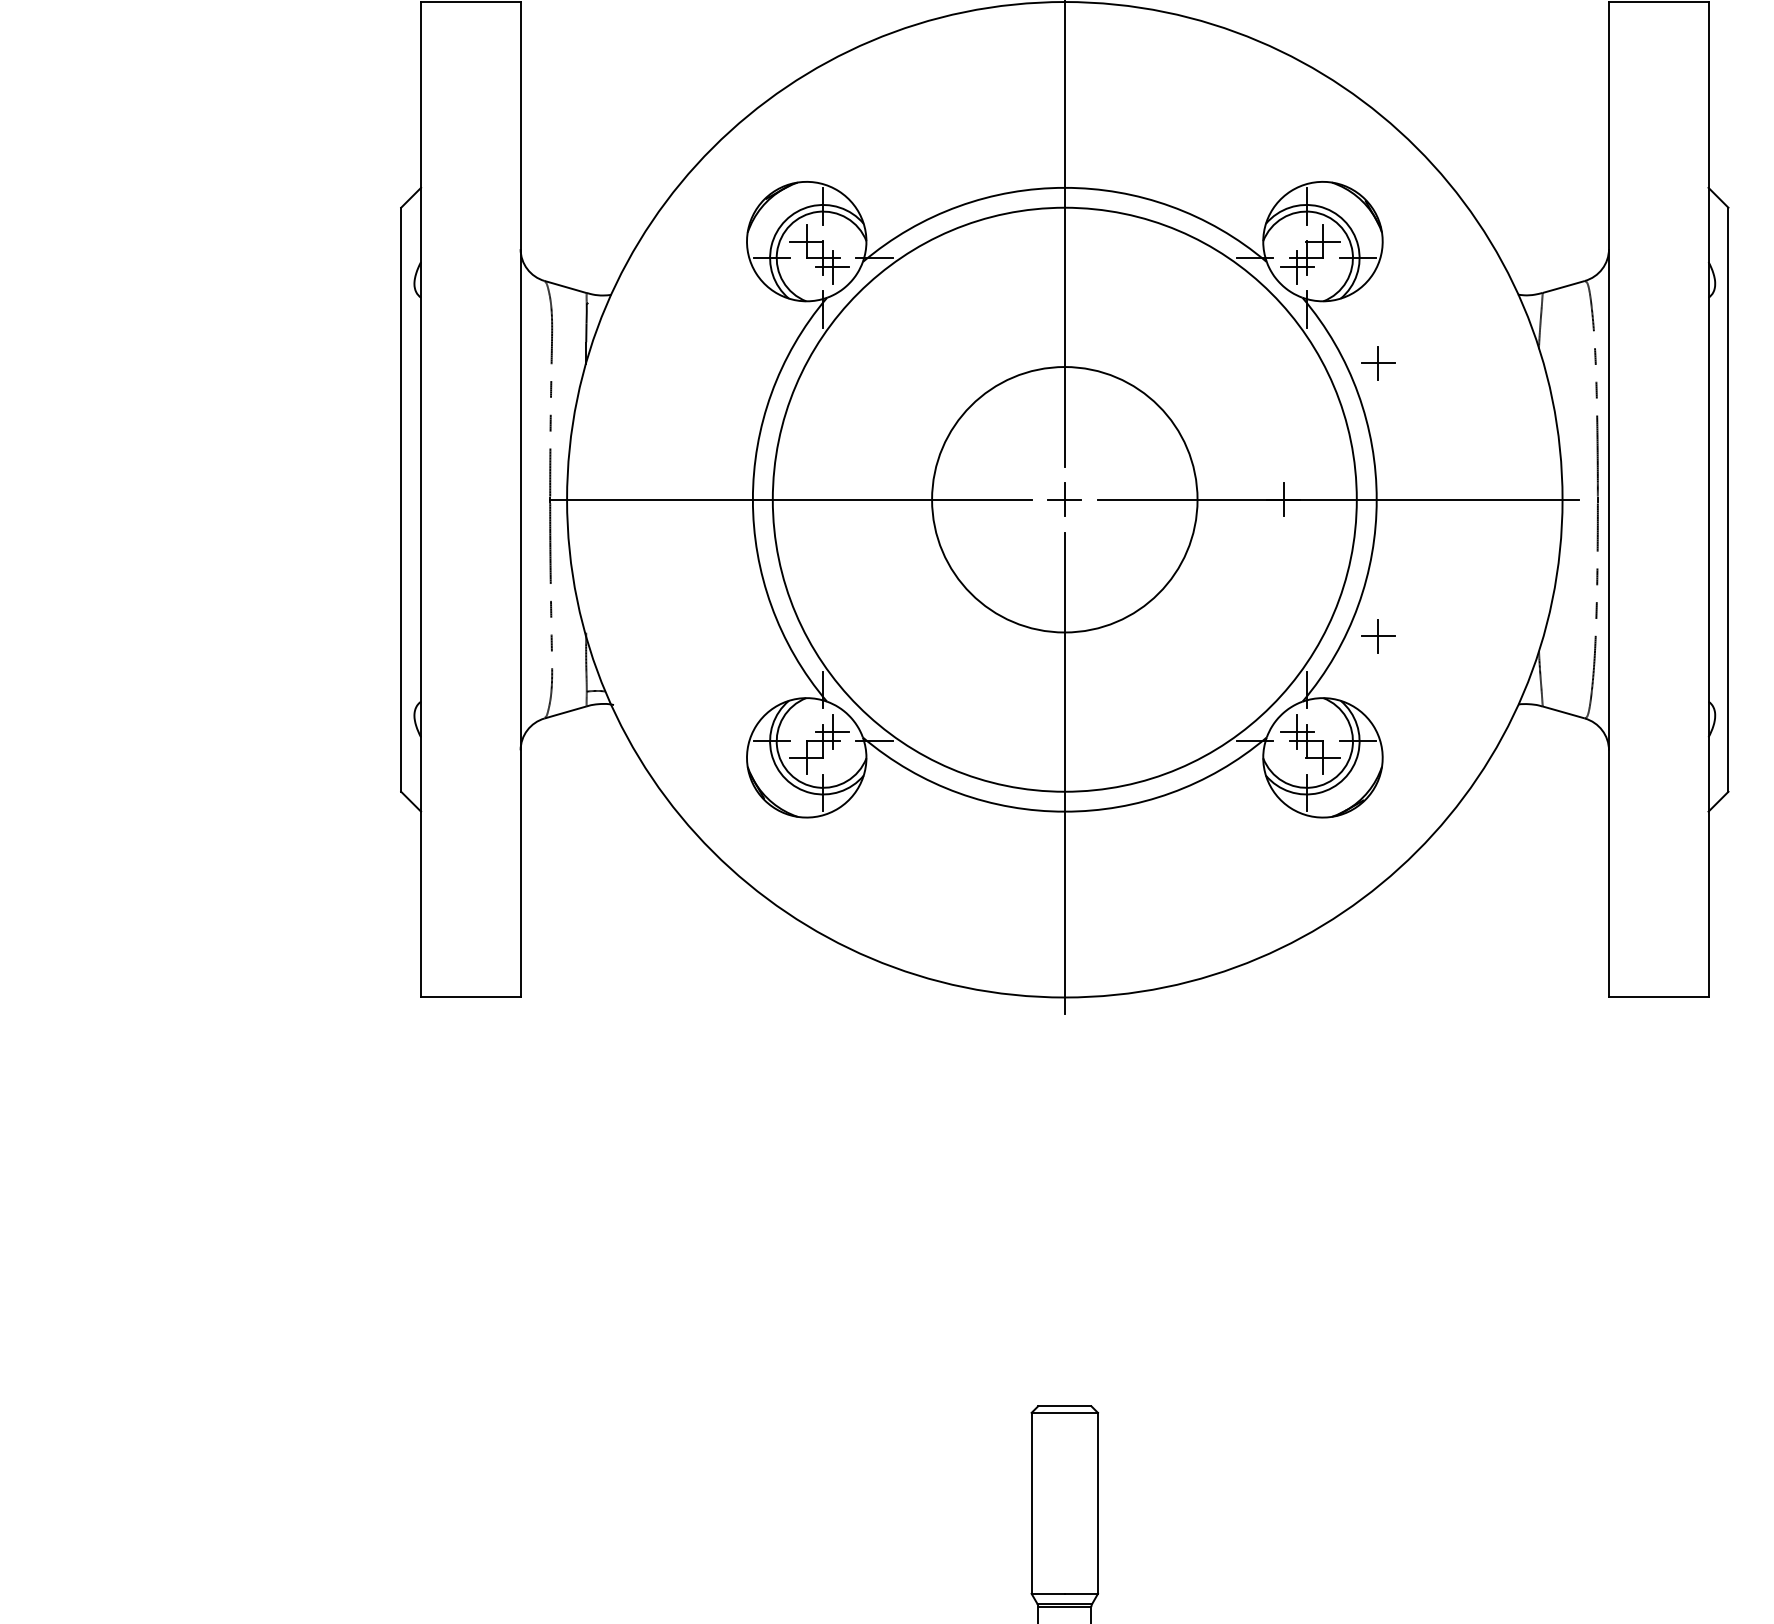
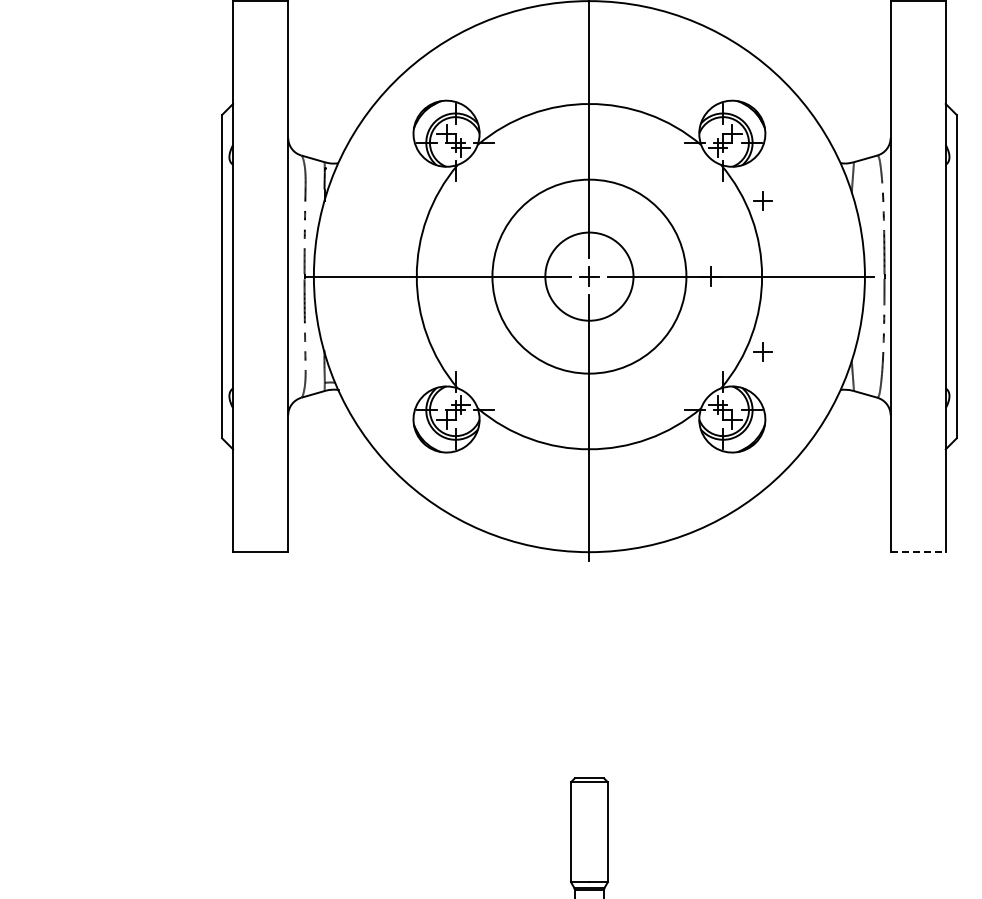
circle: (1063, 499) -> (588, 276), size x0.6
circle: (1064, 499) -> (589, 276), size x0.6
line: (1659, 998) -> (918, 552), solid -> dashed

